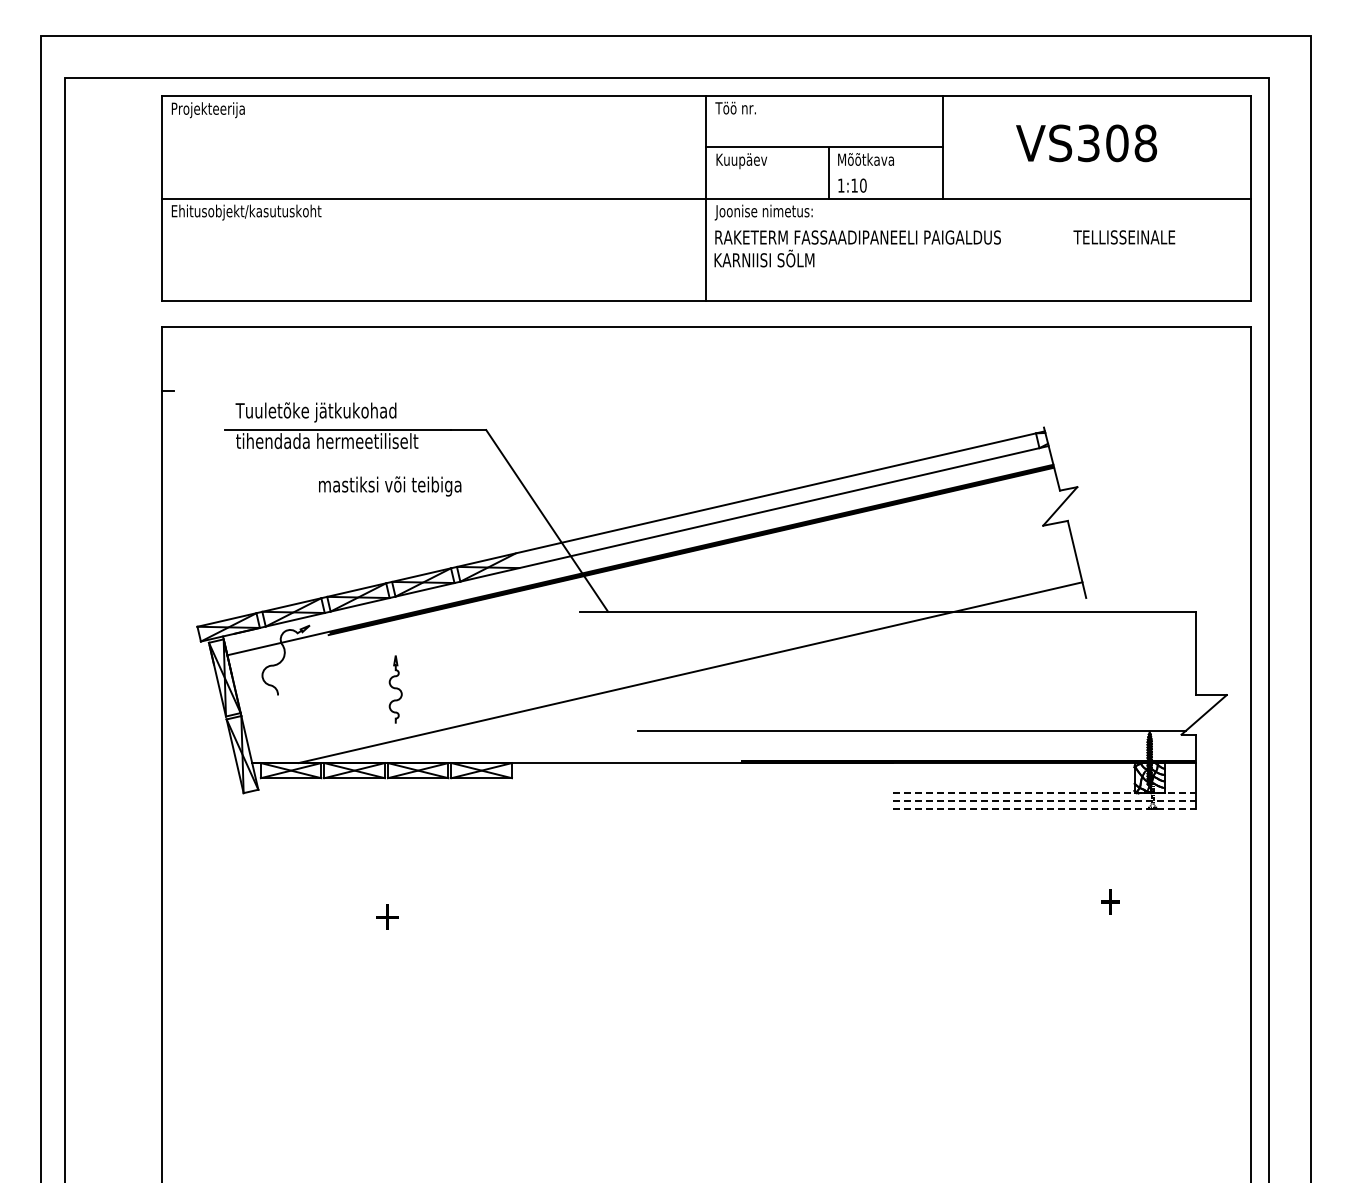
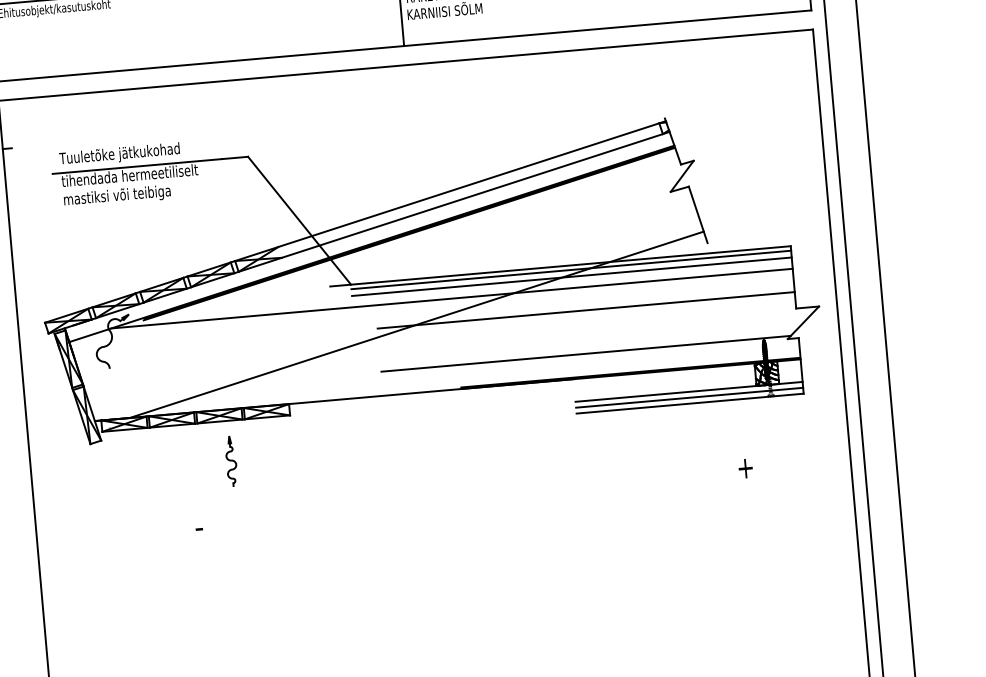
text: (390, 486) -> (117, 196), moved
line: (902, 617) -> (571, 269), added
line: (902, 626) -> (572, 276), added
line: (740, 642) -> (452, 298), added
line: (917, 673) -> (586, 310), added
curve: (395, 689) -> (231, 461), moved
line: (1044, 793) -> (689, 391), dashed -> solid
line: (1044, 801) -> (689, 397), dashed -> solid
line: (1044, 809) -> (690, 403), dashed -> solid
text: (385, 916) -> (204, 527), + -> -

